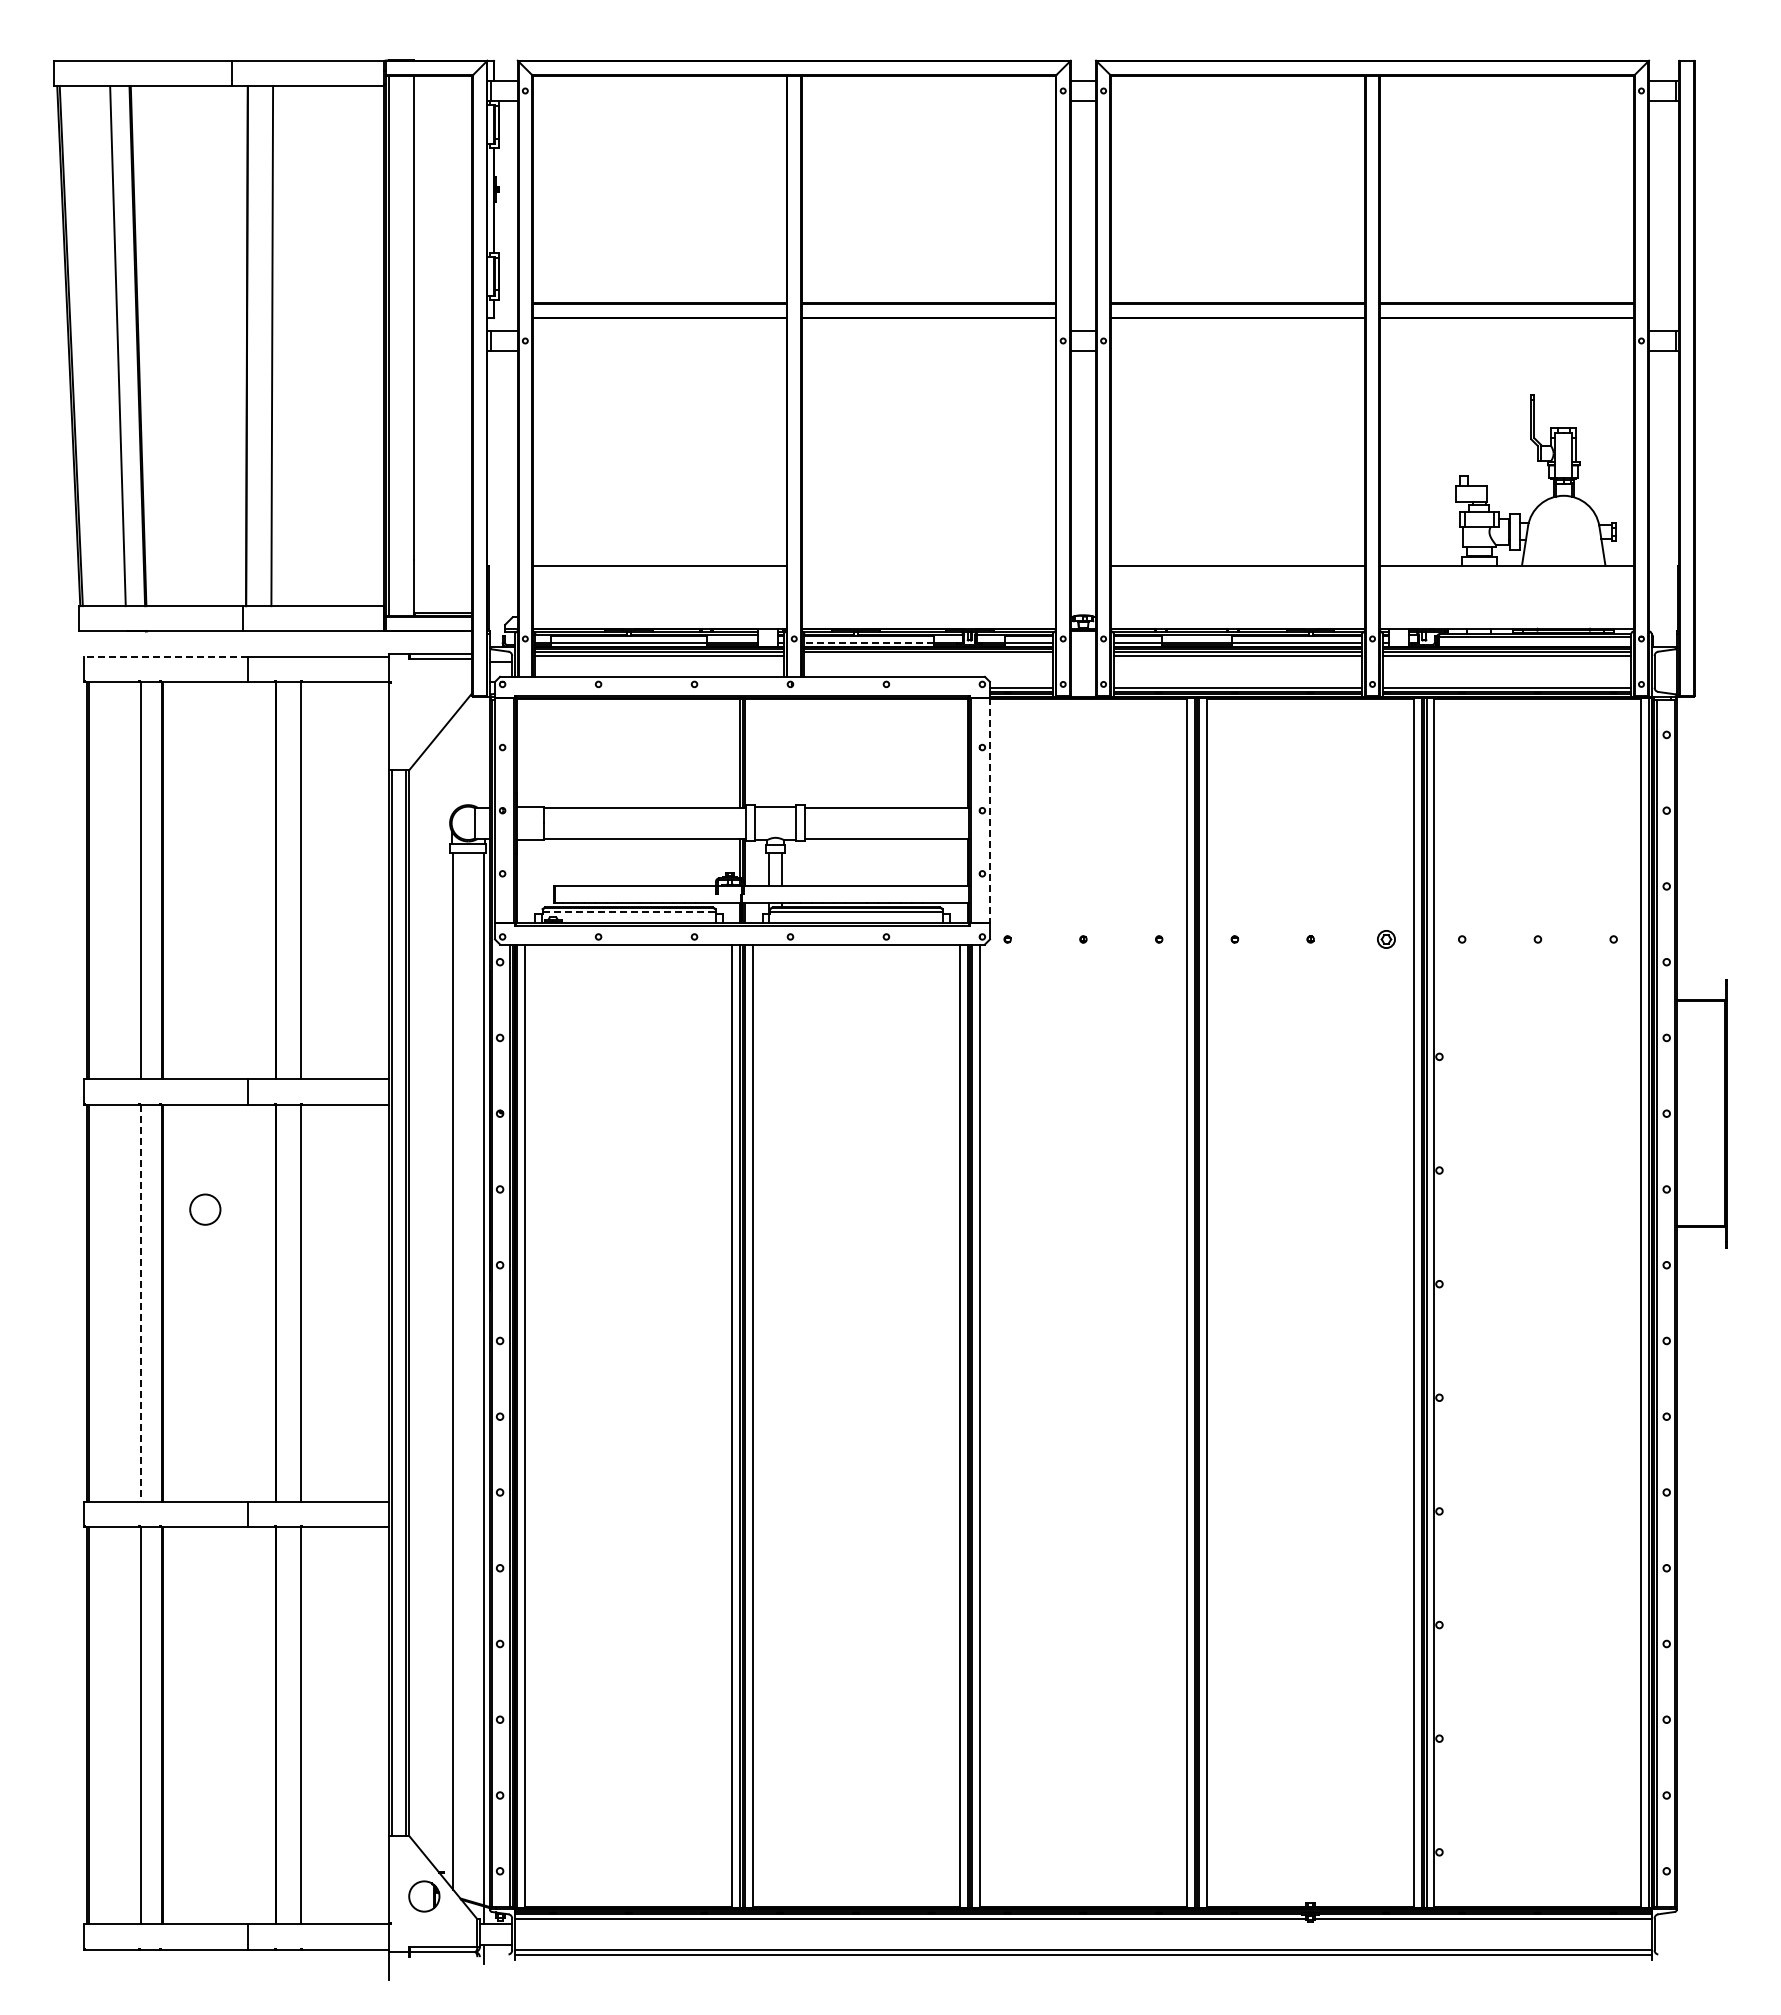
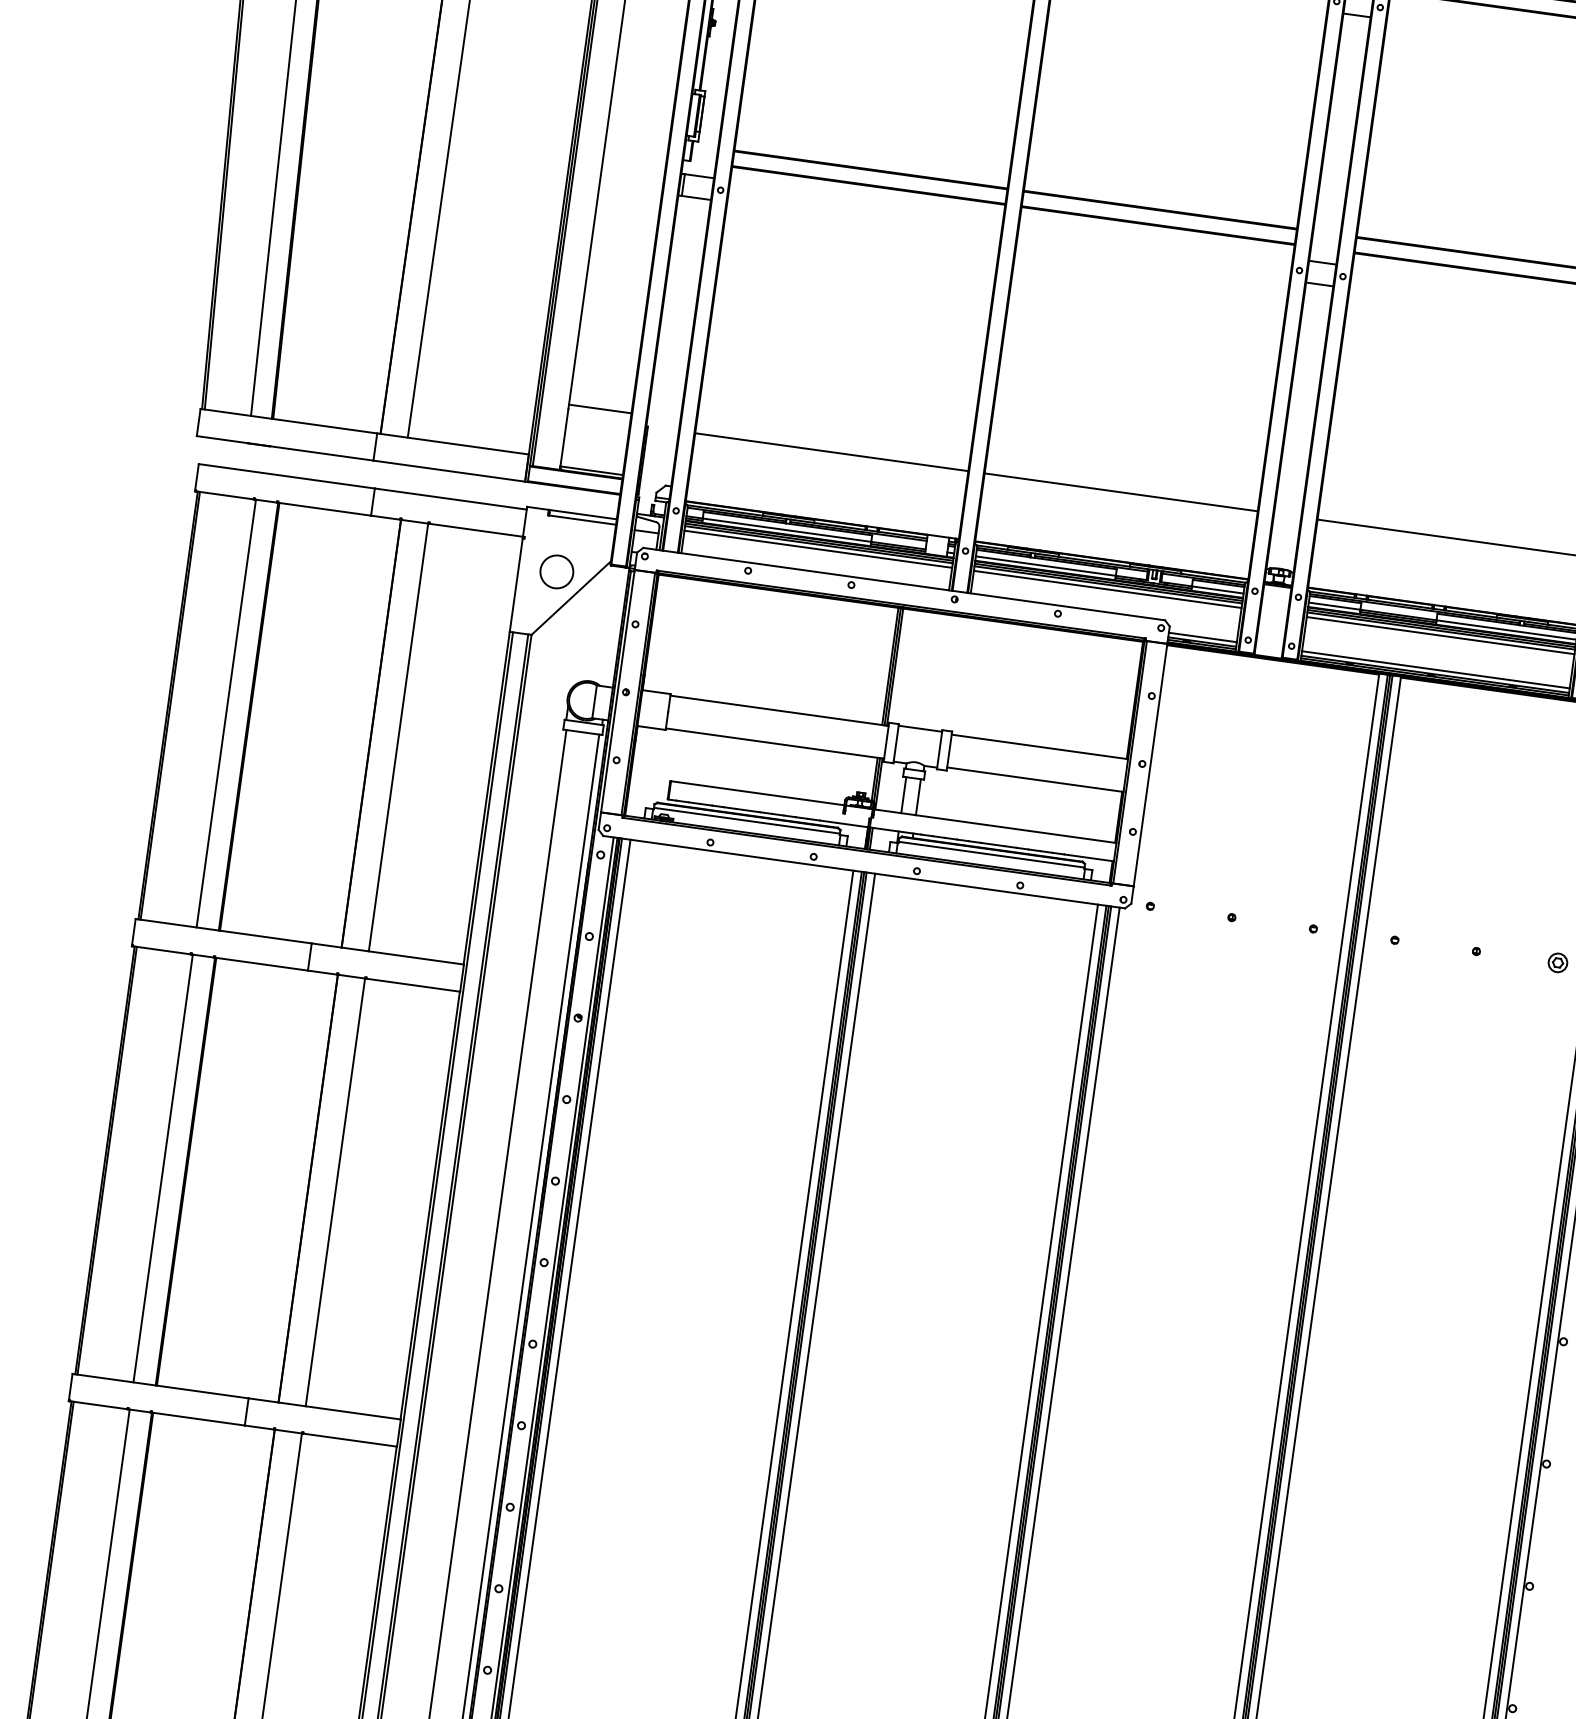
line: (443, 555) -> (600, 408), added
line: (928, 565) -> (1120, 492), added
line: (868, 642) -> (1044, 565), dashed -> solid
line: (928, 655) -> (1107, 588), added
line: (166, 656) -> (287, 476), dashed -> solid
line: (989, 810) -> (1150, 764), dashed -> solid
line: (629, 912) -> (747, 820), dashed -> solid
circle: (205, 1209) -> (557, 571), moved
line: (140, 1303) -> (162, 1168), dashed -> solid

